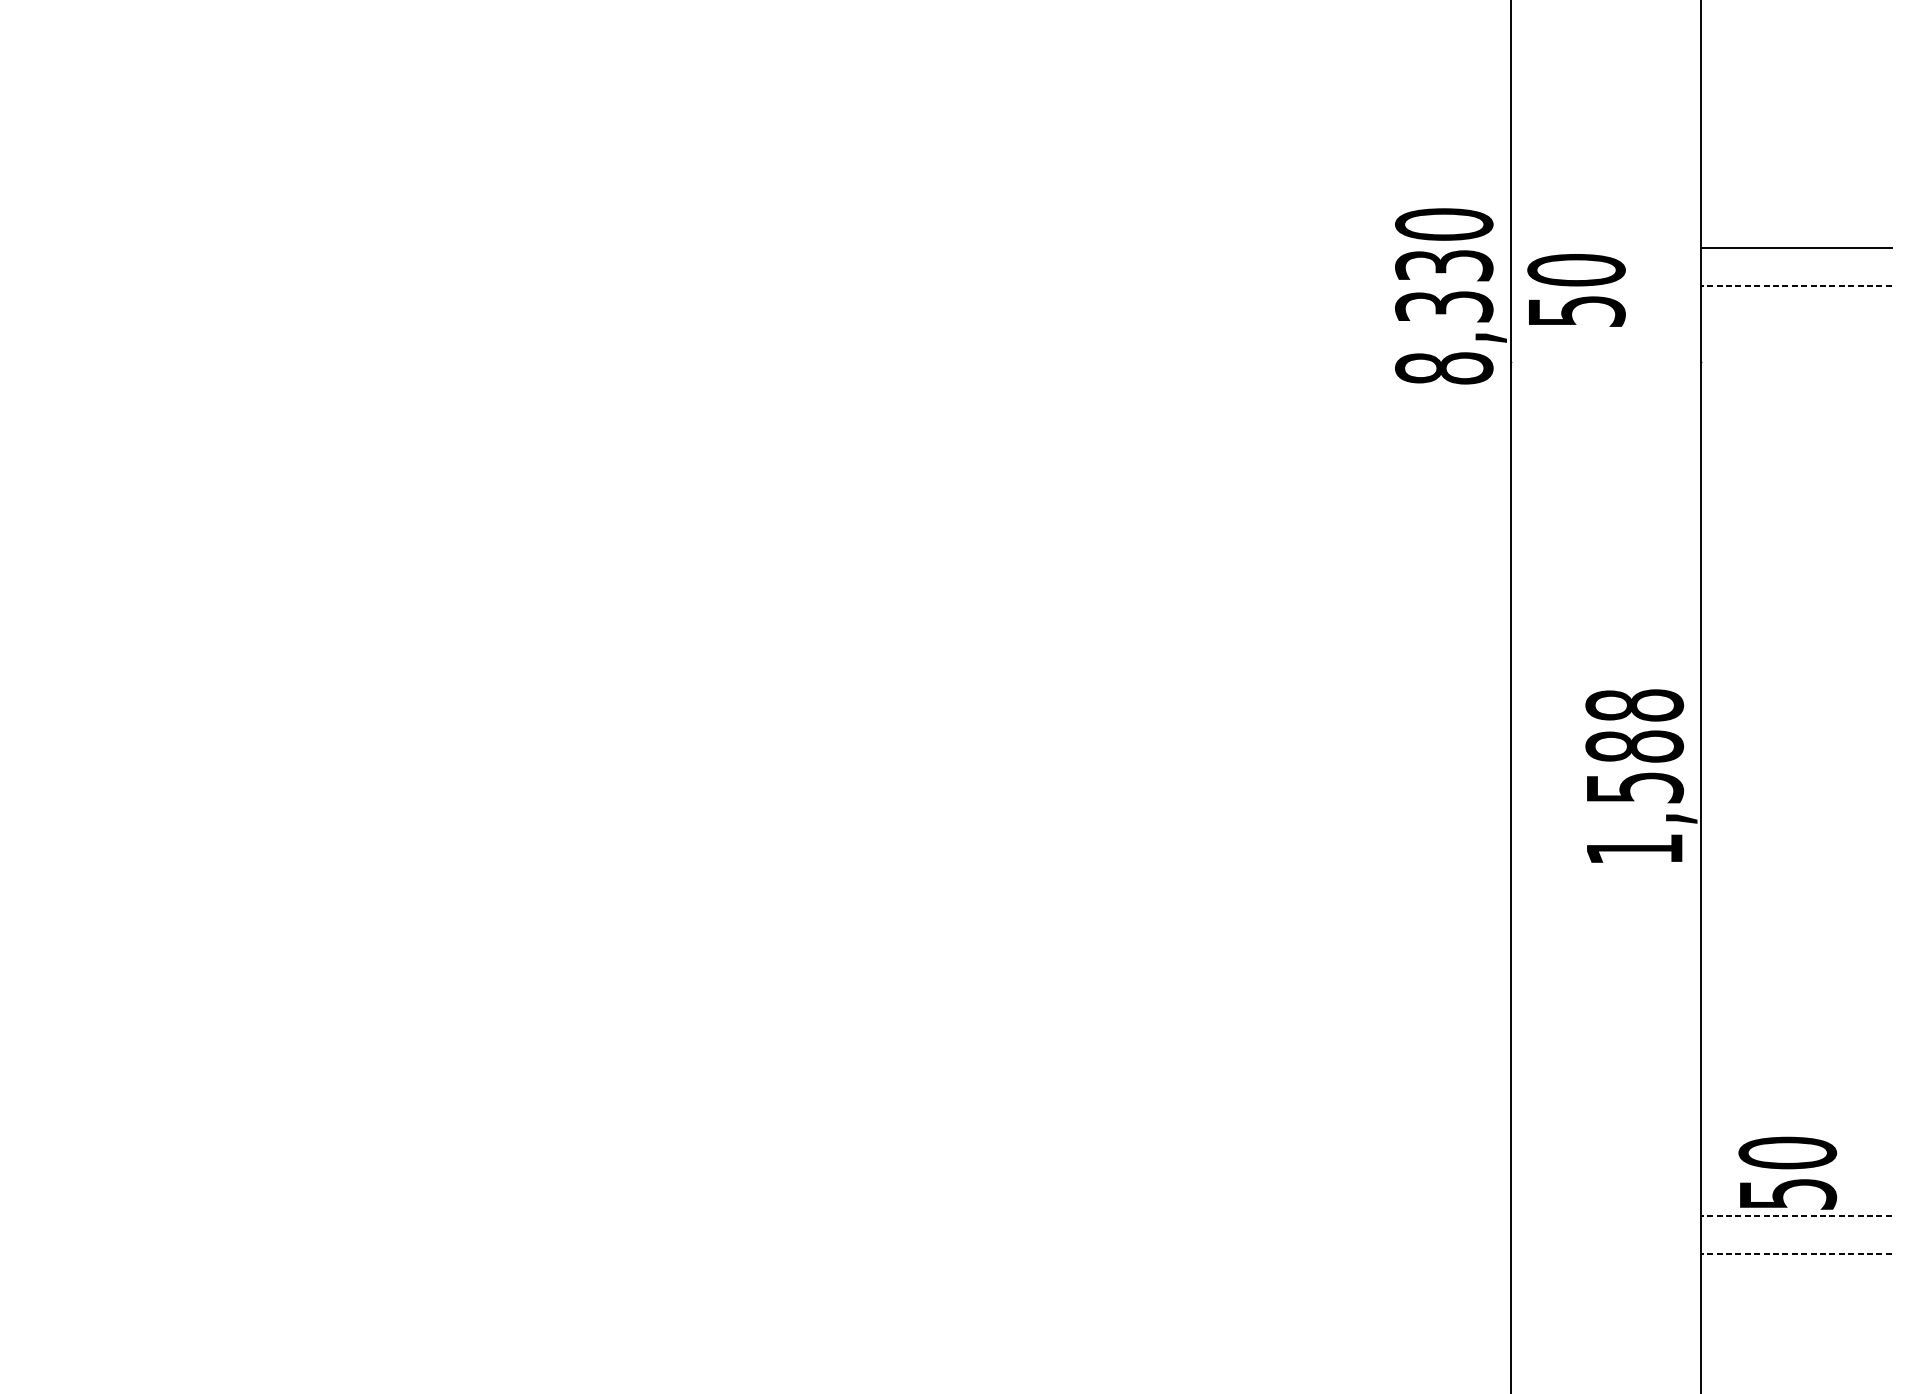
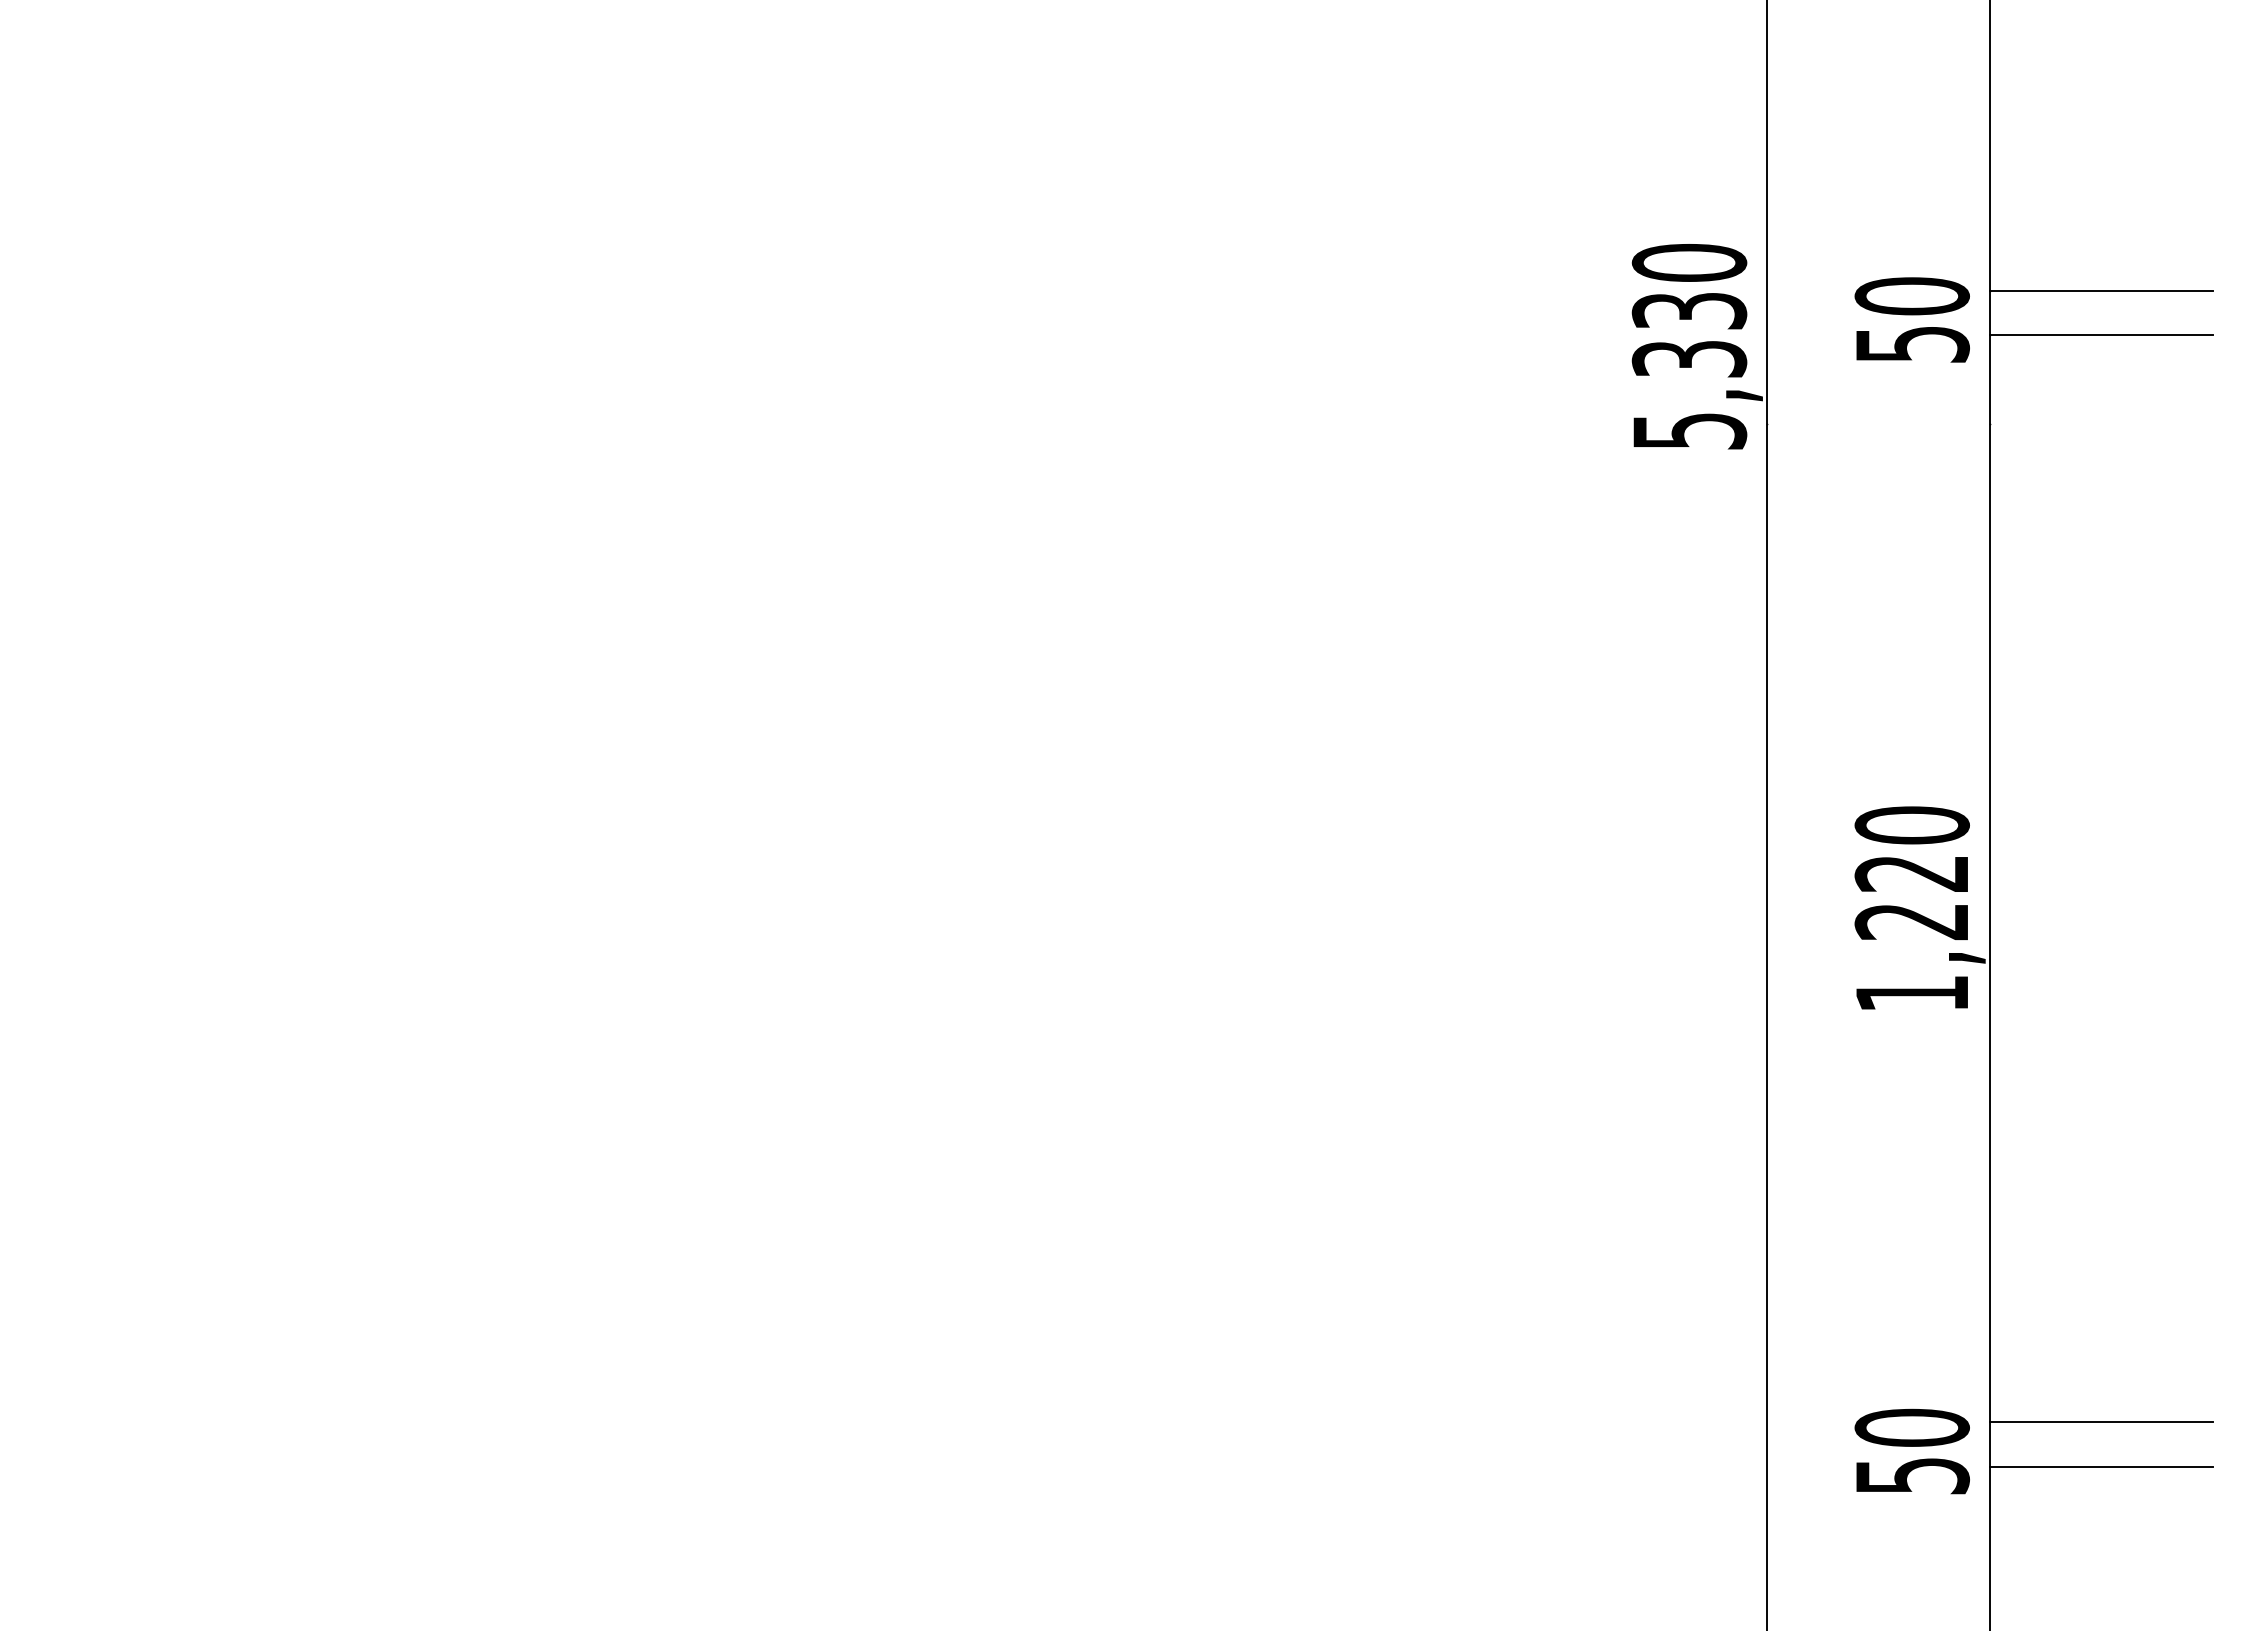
line: (1796, 286) -> (2101, 335), dashed -> solid
text: (1575, 290) -> (1911, 319), moved
text: (1444, 368) -> (1689, 431), 8,330 -> 5,330
text: (1634, 746) -> (1911, 873), 1,588 -> 1,220
text: (1787, 1173) -> (1911, 1451), moved
line: (1796, 1215) -> (2101, 1422), dashed -> solid
line: (1796, 1253) -> (2101, 1466), dashed -> solid

